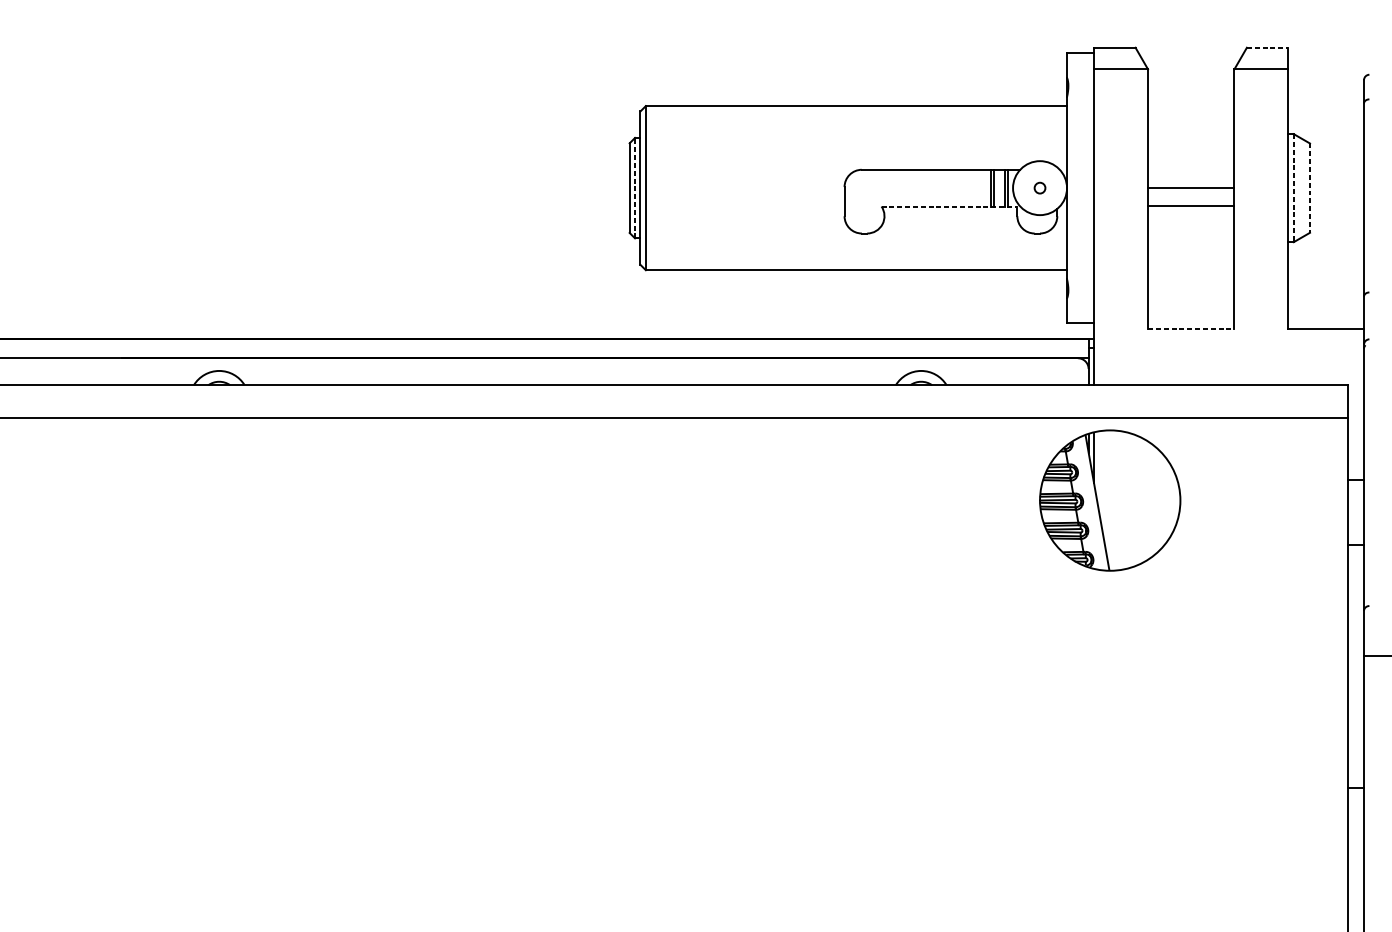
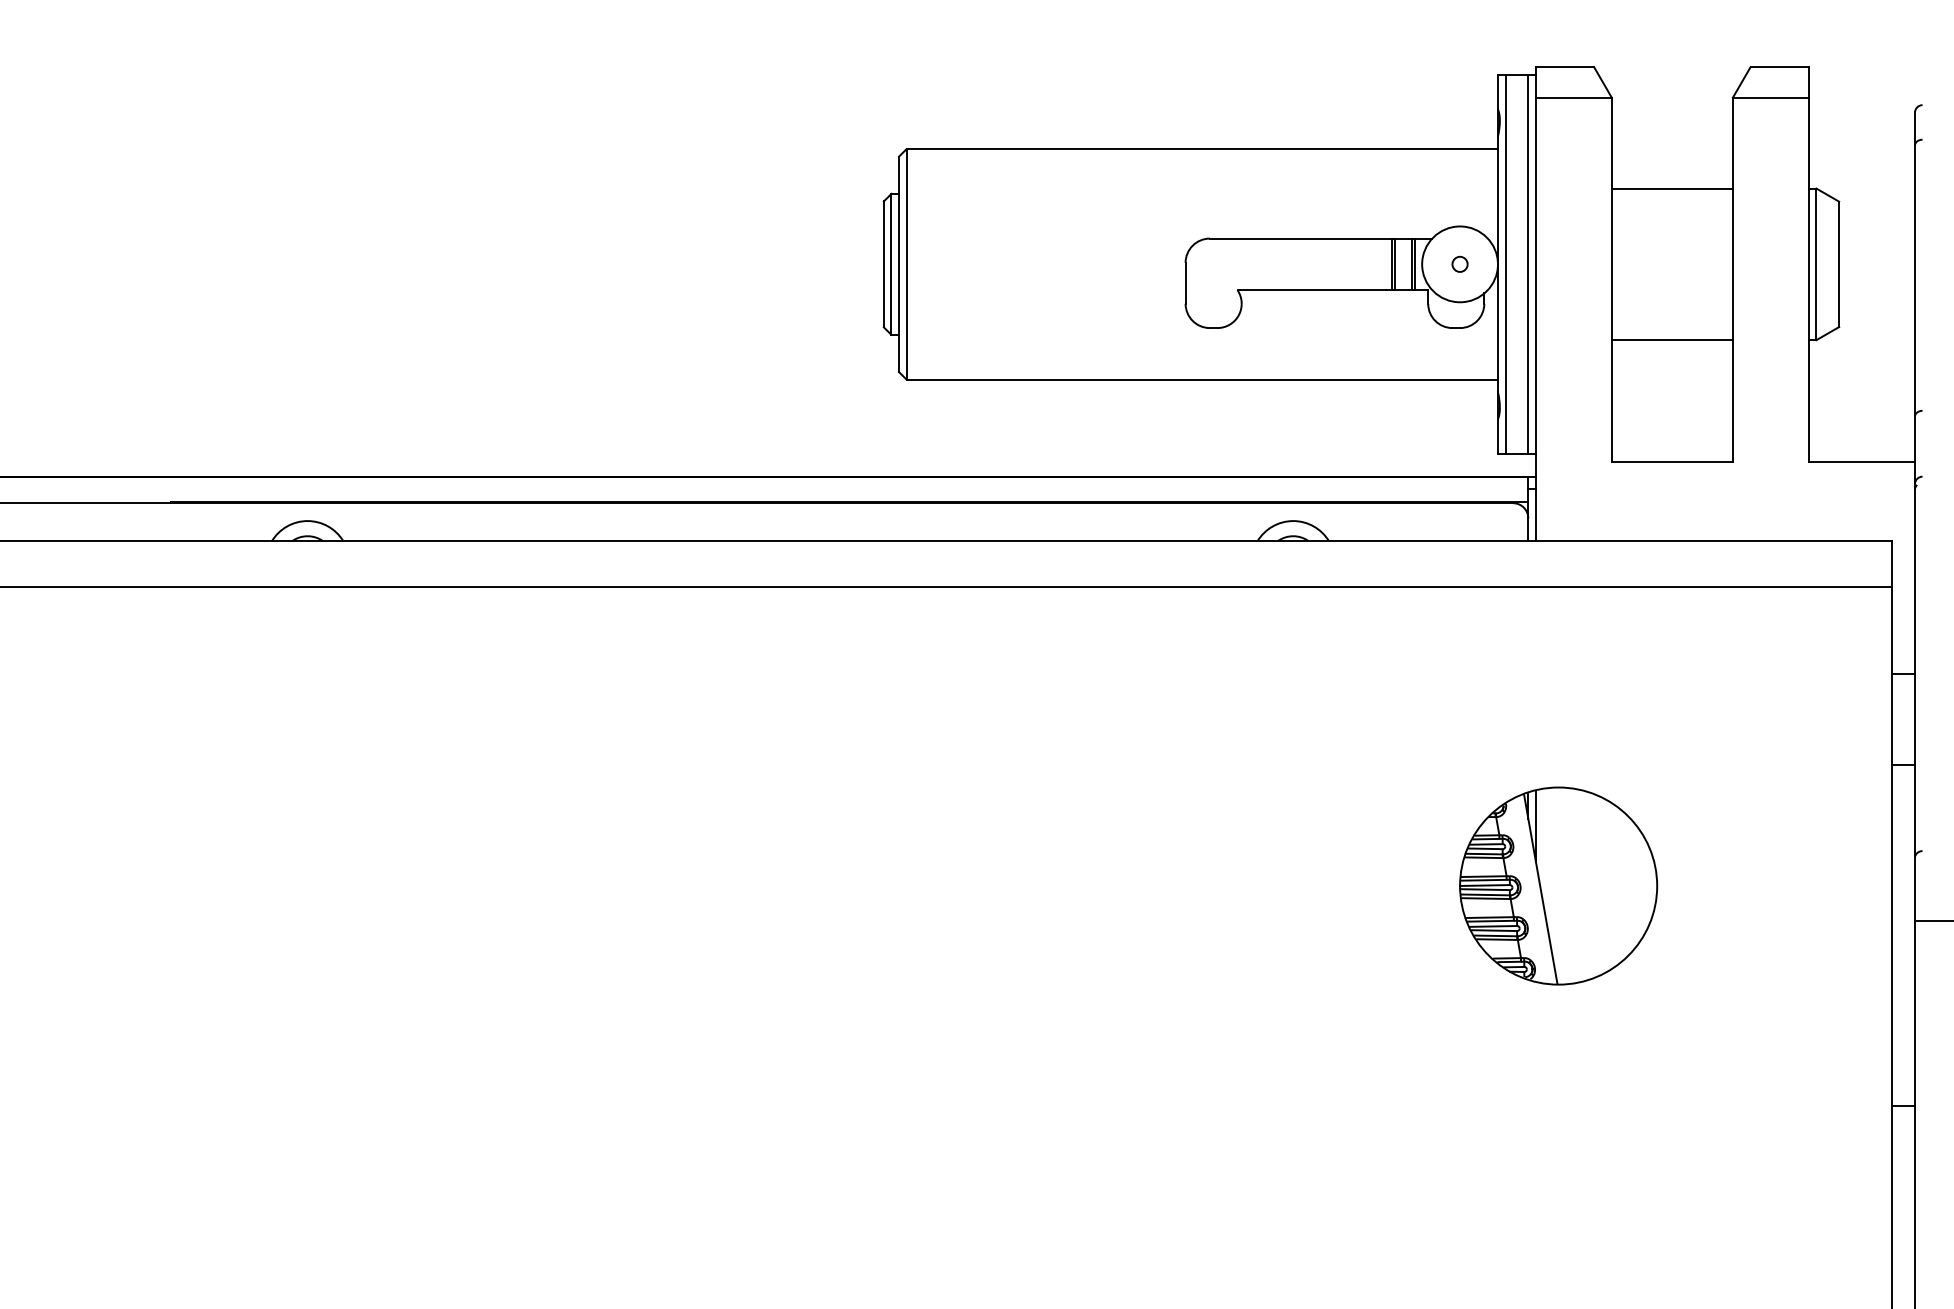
line: (1268, 47) -> (1780, 67), dashed -> solid
line: (1072, 187) -> (1505, 263), added
line: (1088, 187) -> (1528, 263), added
line: (1191, 187) -> (1672, 188), moved
line: (635, 188) -> (891, 264), dashed -> solid
line: (1293, 188) -> (1816, 264), dashed -> solid
line: (1310, 188) -> (1839, 264), dashed -> solid
line: (949, 206) -> (1333, 290), dashed -> solid
line: (1191, 206) -> (1672, 340), moved
line: (1191, 328) -> (1672, 461), dashed -> solid
part: (1110, 500) -> (1558, 885), moved

